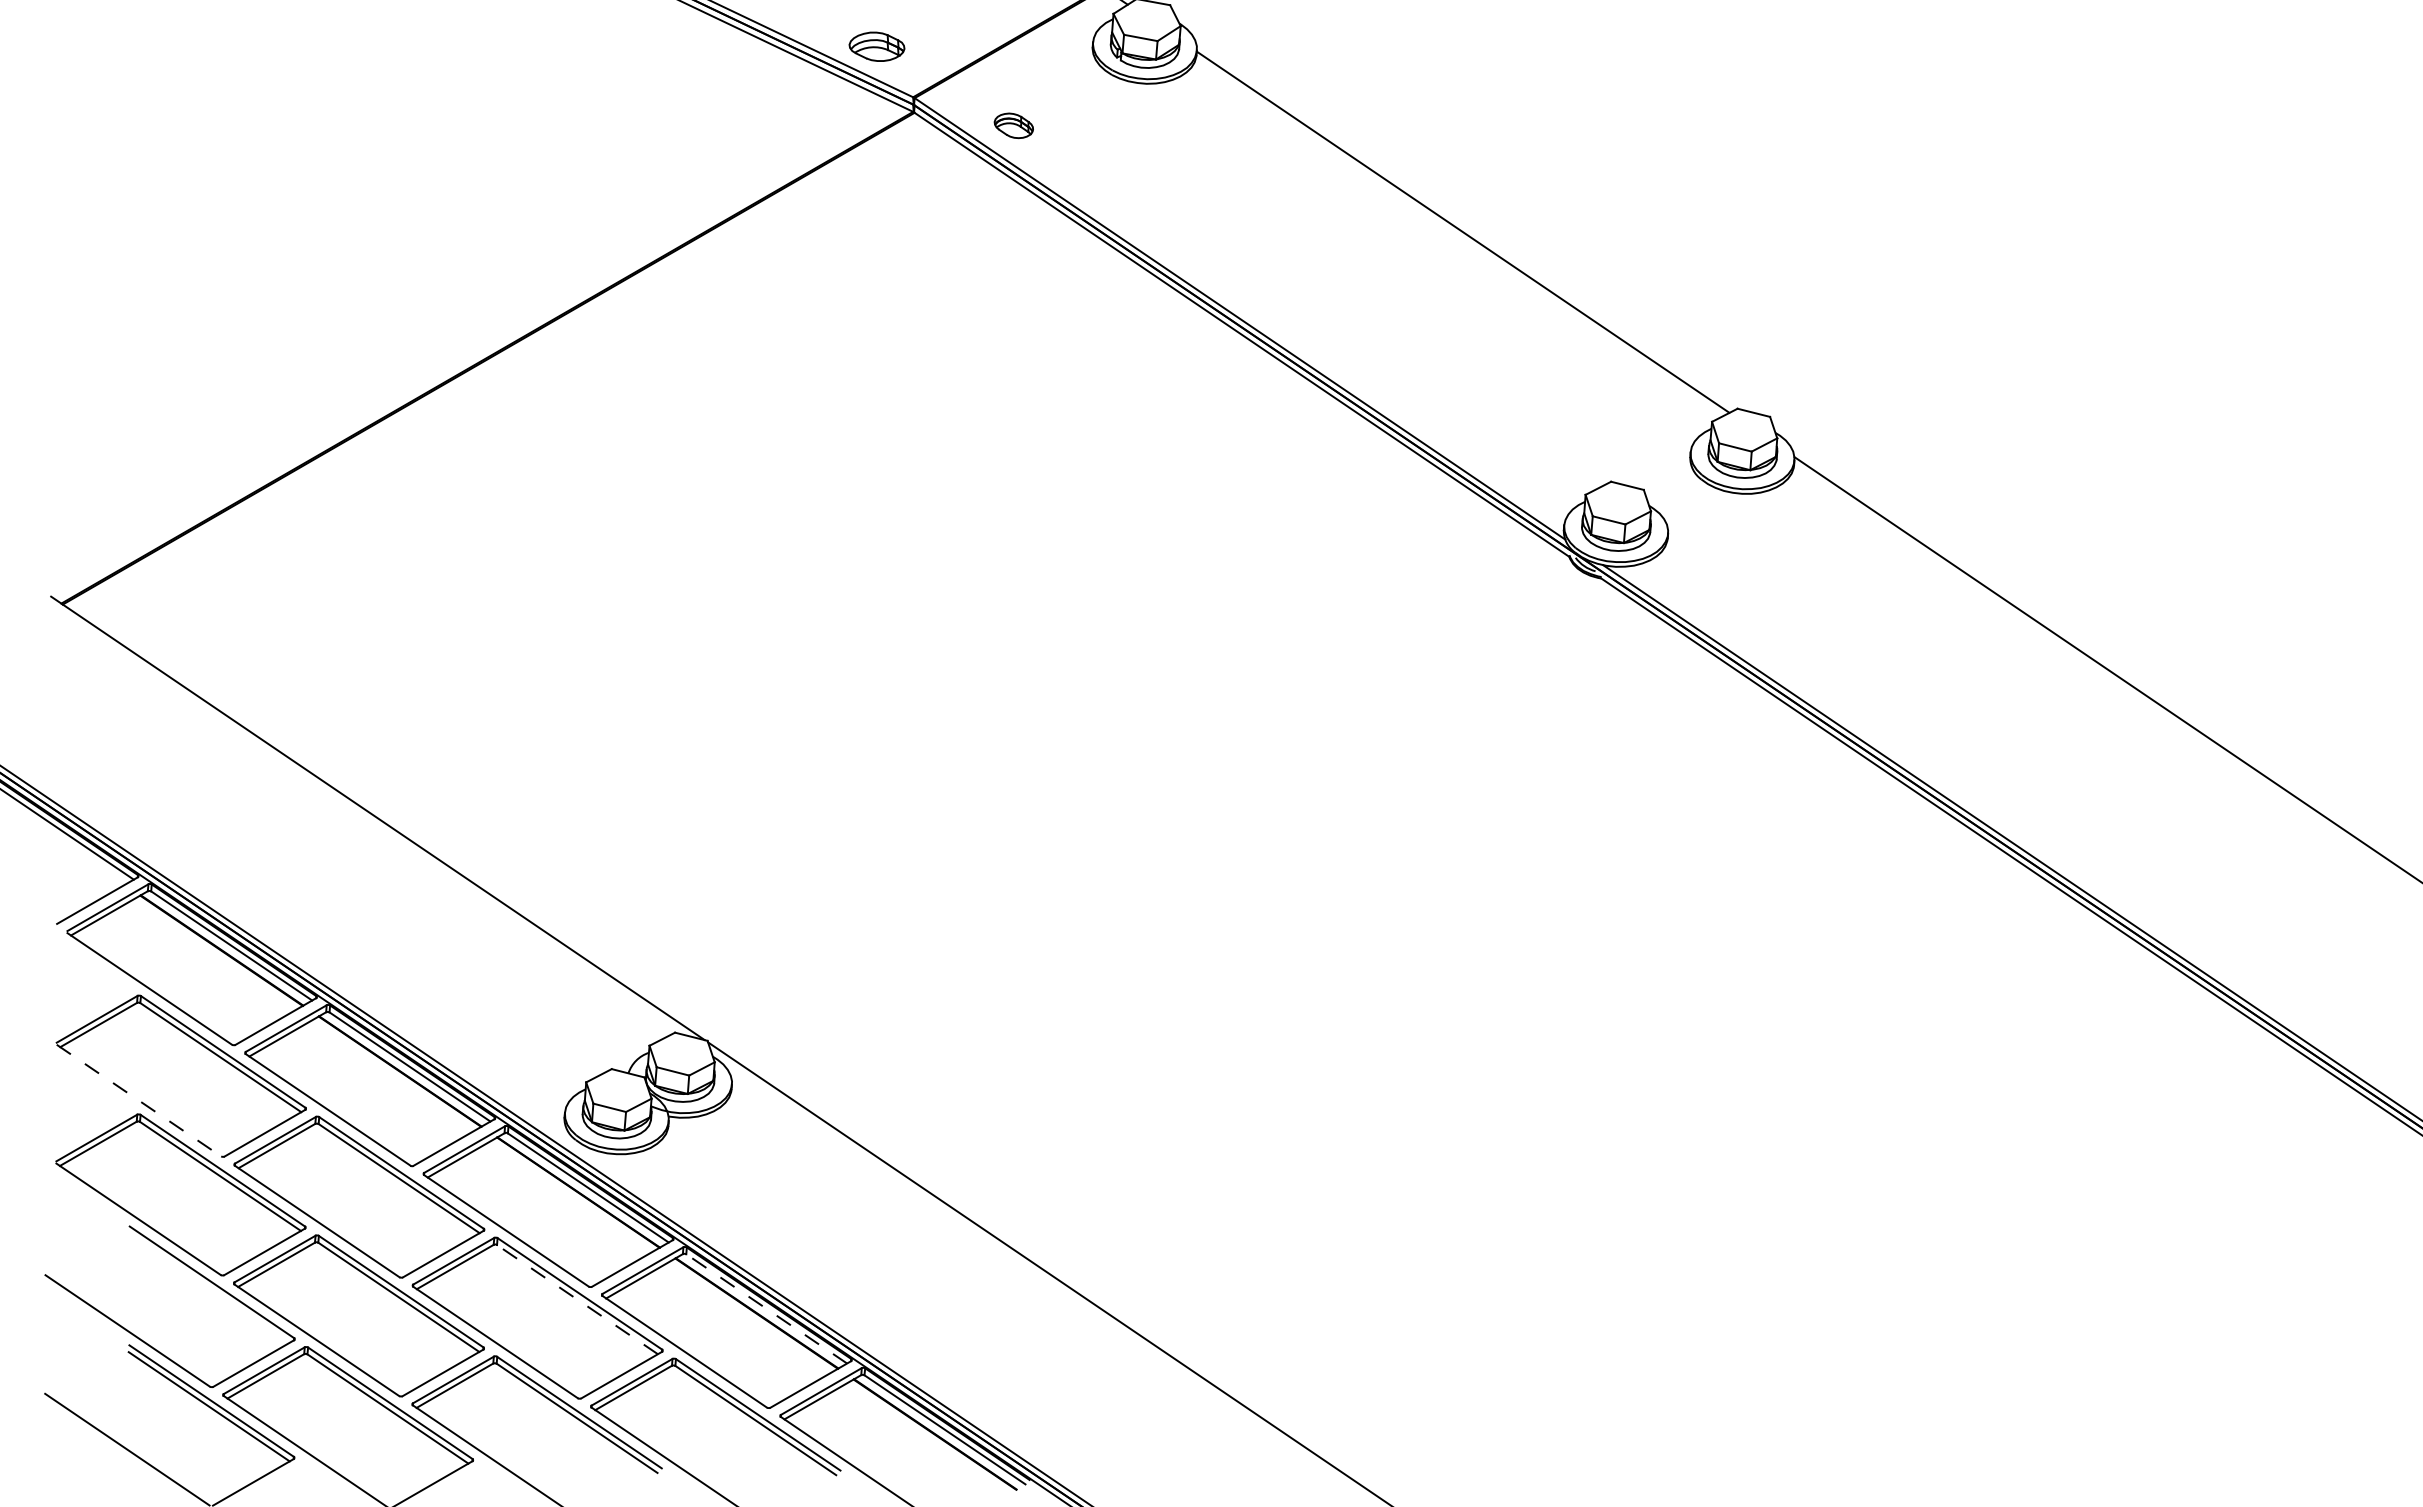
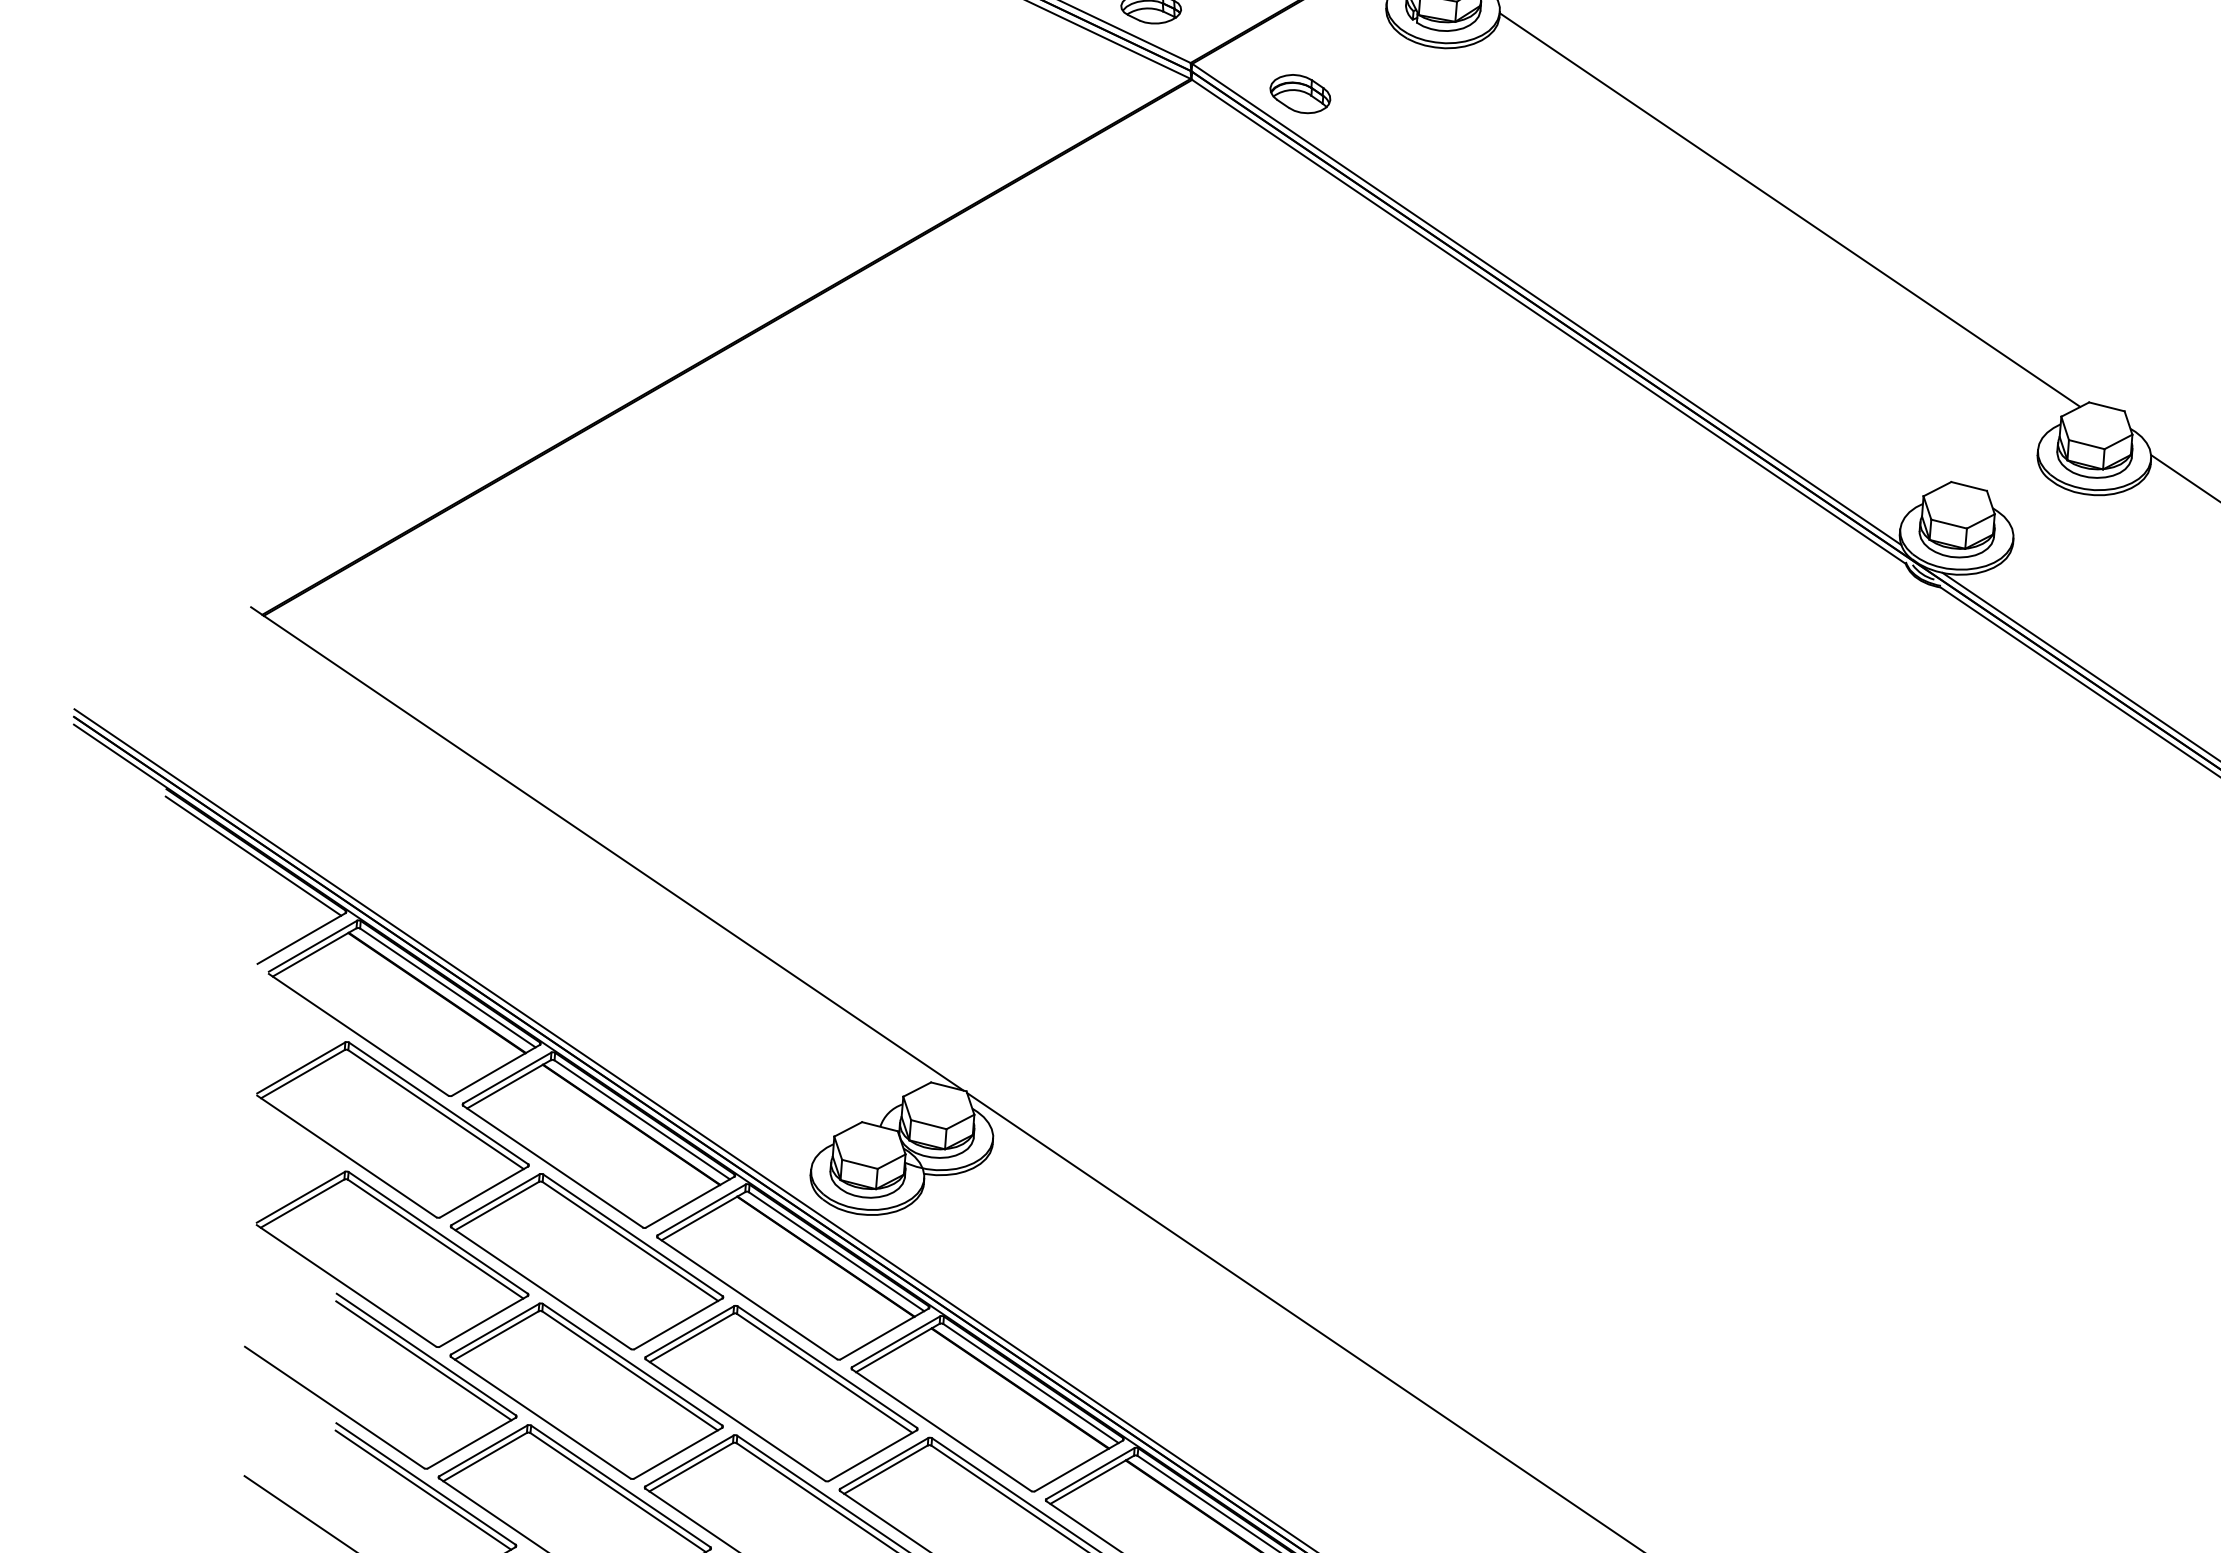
part: (1013, 125) -> (1299, 93), size x1.43
line: (139, 1100) -> (347, 1156), dashed -> solid
line: (209, 1287) -> (423, 1360), added
line: (577, 1299) -> (824, 1373), dashed -> solid
line: (766, 1308) -> (1030, 1383), dashed -> solid

